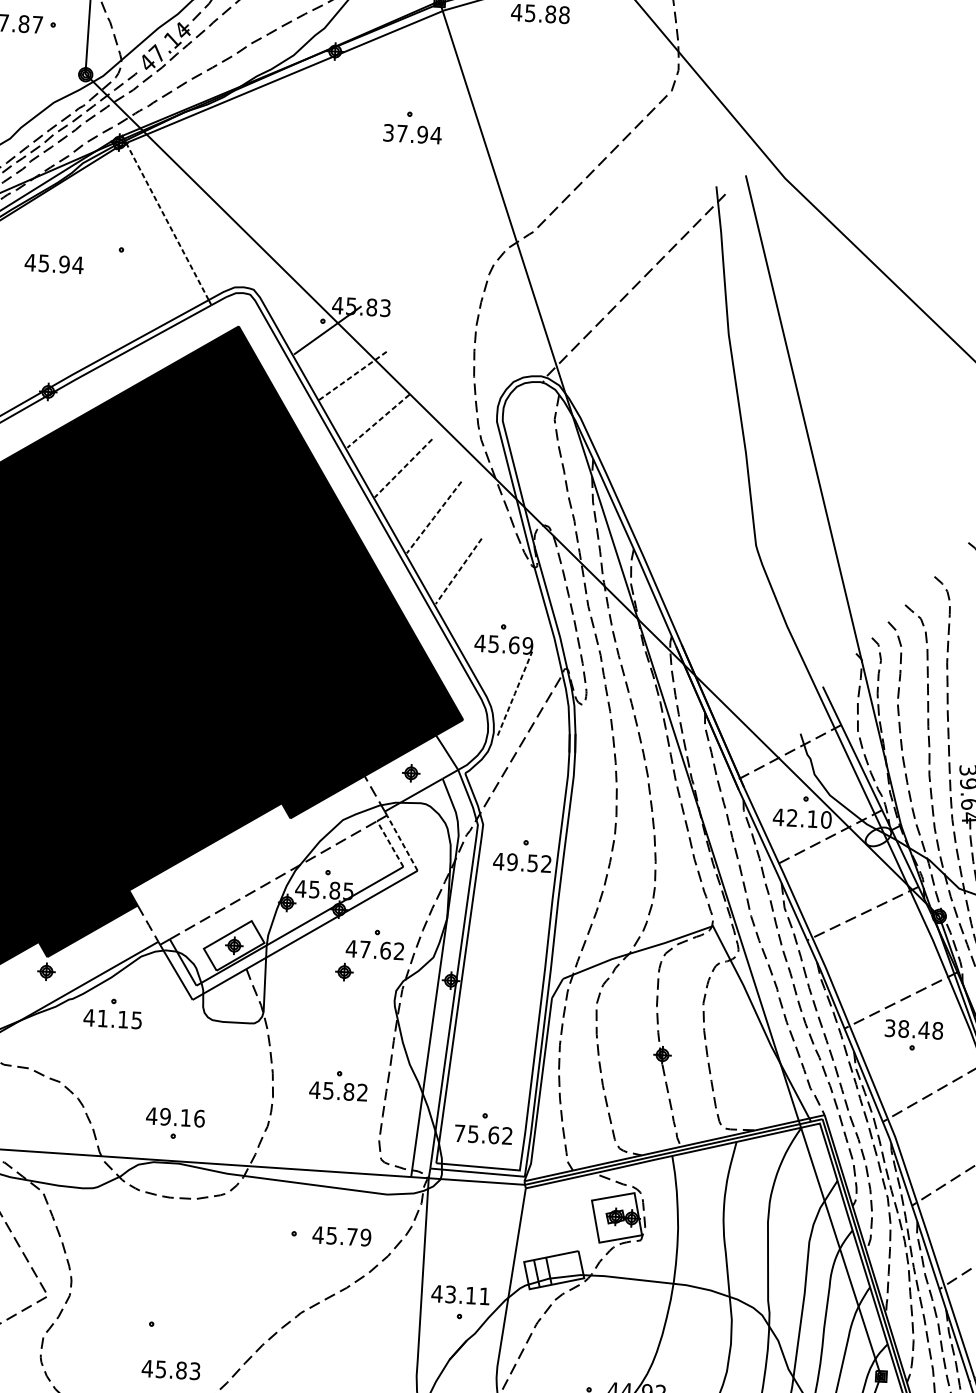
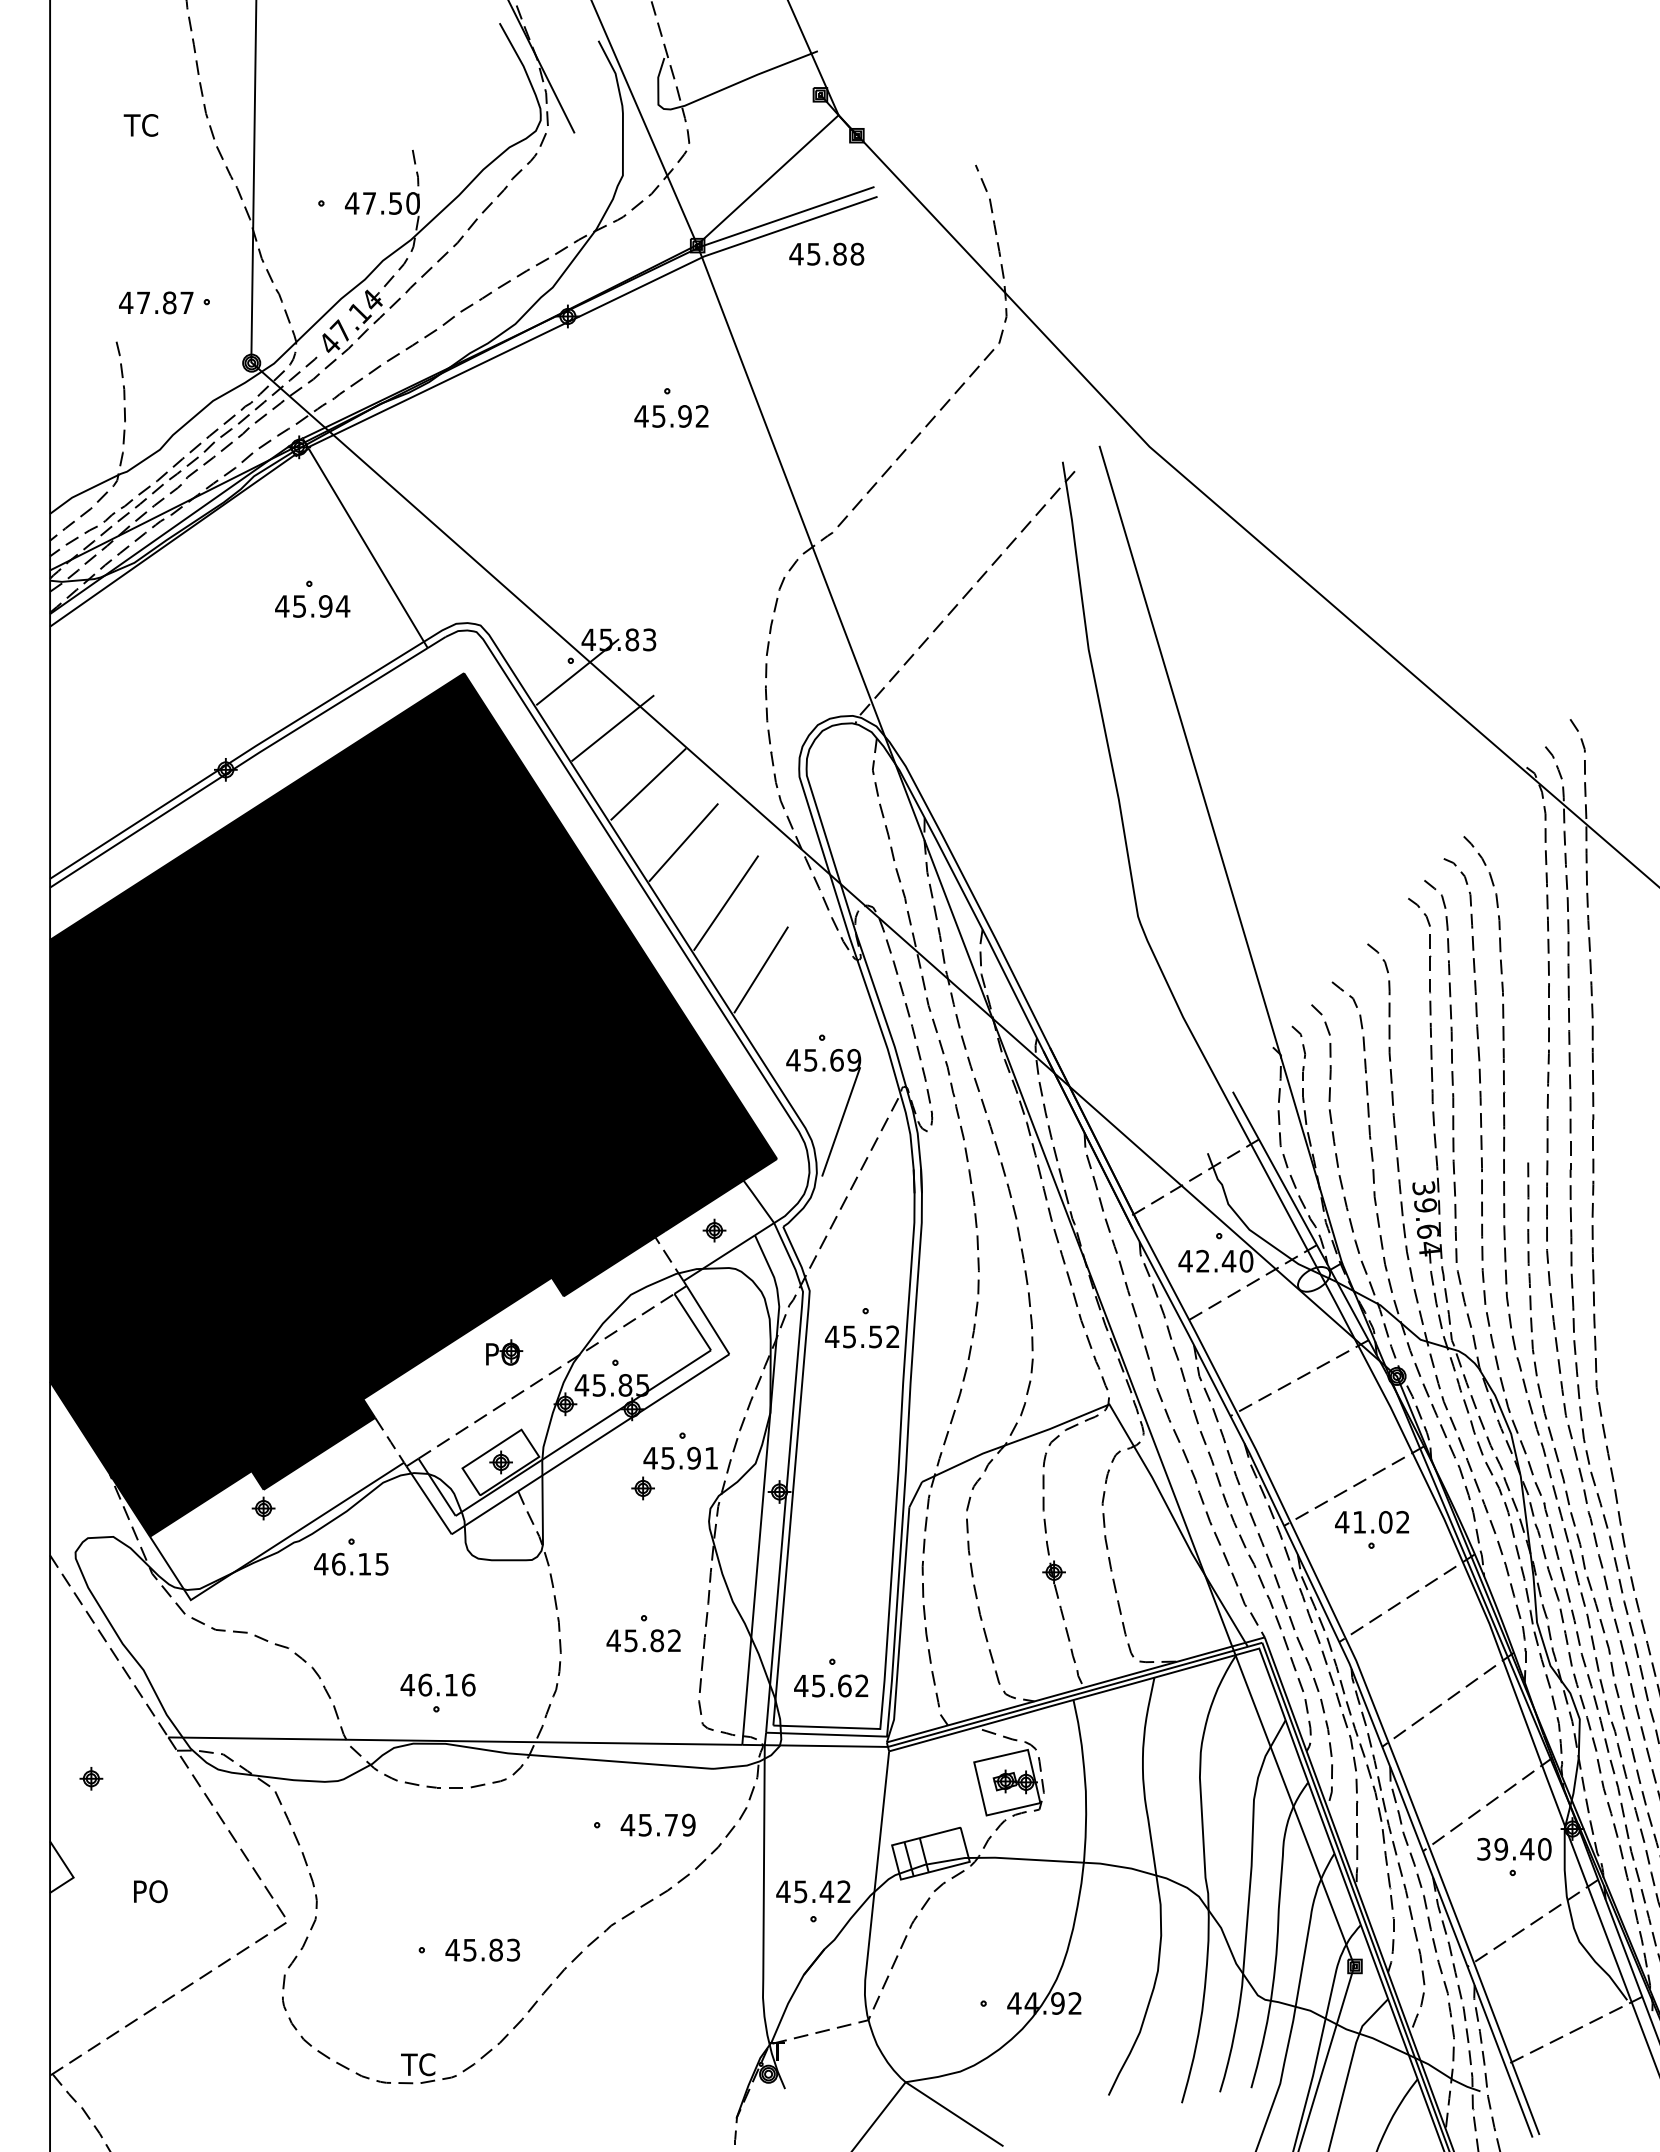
text: (412, 134) -> (671, 416), 37.94 -> 45.92
line: (167, 222) -> (366, 545), dashed -> solid
text: (54, 264) -> (312, 606), moved
line: (352, 375) -> (612, 728), dashed -> solid
line: (378, 421) -> (648, 784), dashed -> solid
line: (403, 468) -> (683, 842), dashed -> solid
line: (434, 517) -> (726, 903), dashed -> solid
line: (459, 570) -> (761, 969), dashed -> solid
line: (515, 693) -> (841, 1121), dashed -> solid
text: (812, 819) -> (1228, 1261), 42.10 -> 42.40
line: (401, 842) -> (707, 1319), dashed -> solid
line: (390, 844) -> (692, 1322), dashed -> solid
part: (241, 859) -> (504, 1352), added
text: (512, 861) -> (849, 1336), 49.52 -> 45.52
text: (382, 949) -> (689, 1457), 47.62 -> 45.91
text: (102, 1017) -> (338, 1563), 41.15 -> 46.15
text: (913, 1028) -> (1372, 1521), 38.48 -> 41.02
text: (165, 1116) -> (425, 1684), 49.16 -> 46.16
text: (460, 1133) -> (801, 1685), 75.62 -> 45.62
text: (467, 1295) -> (822, 1891), 43.11 -> 45.42
text: (170, 1369) -> (482, 1949), moved

